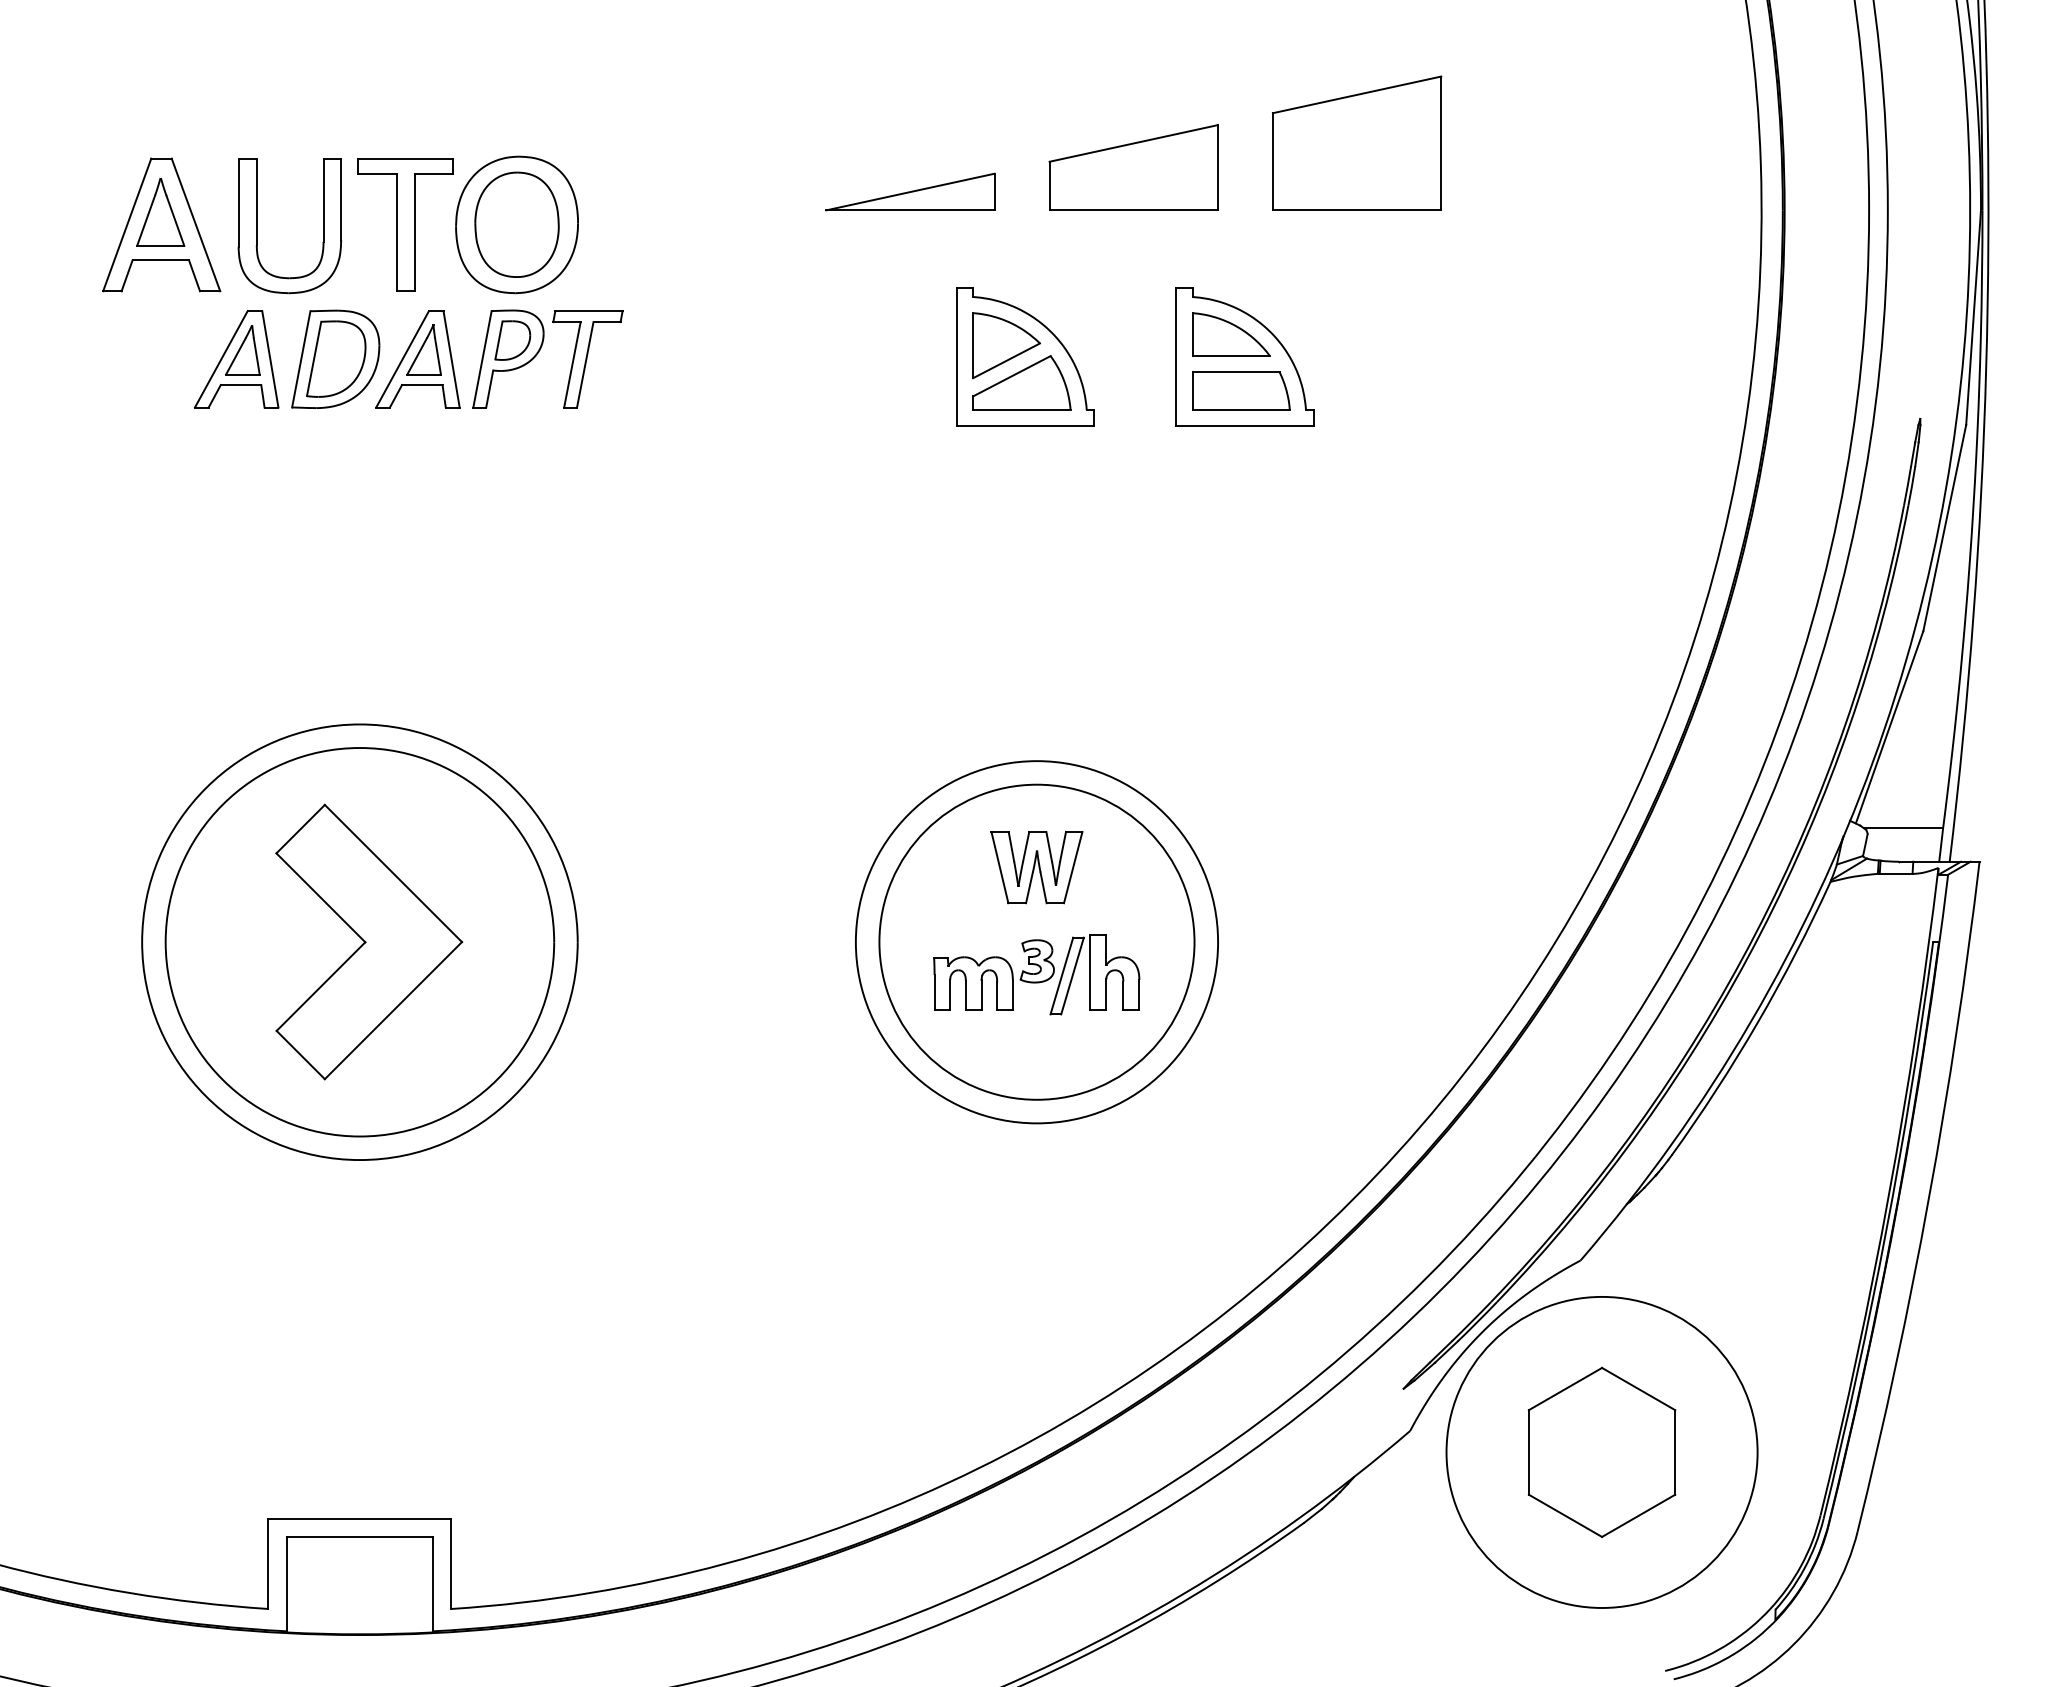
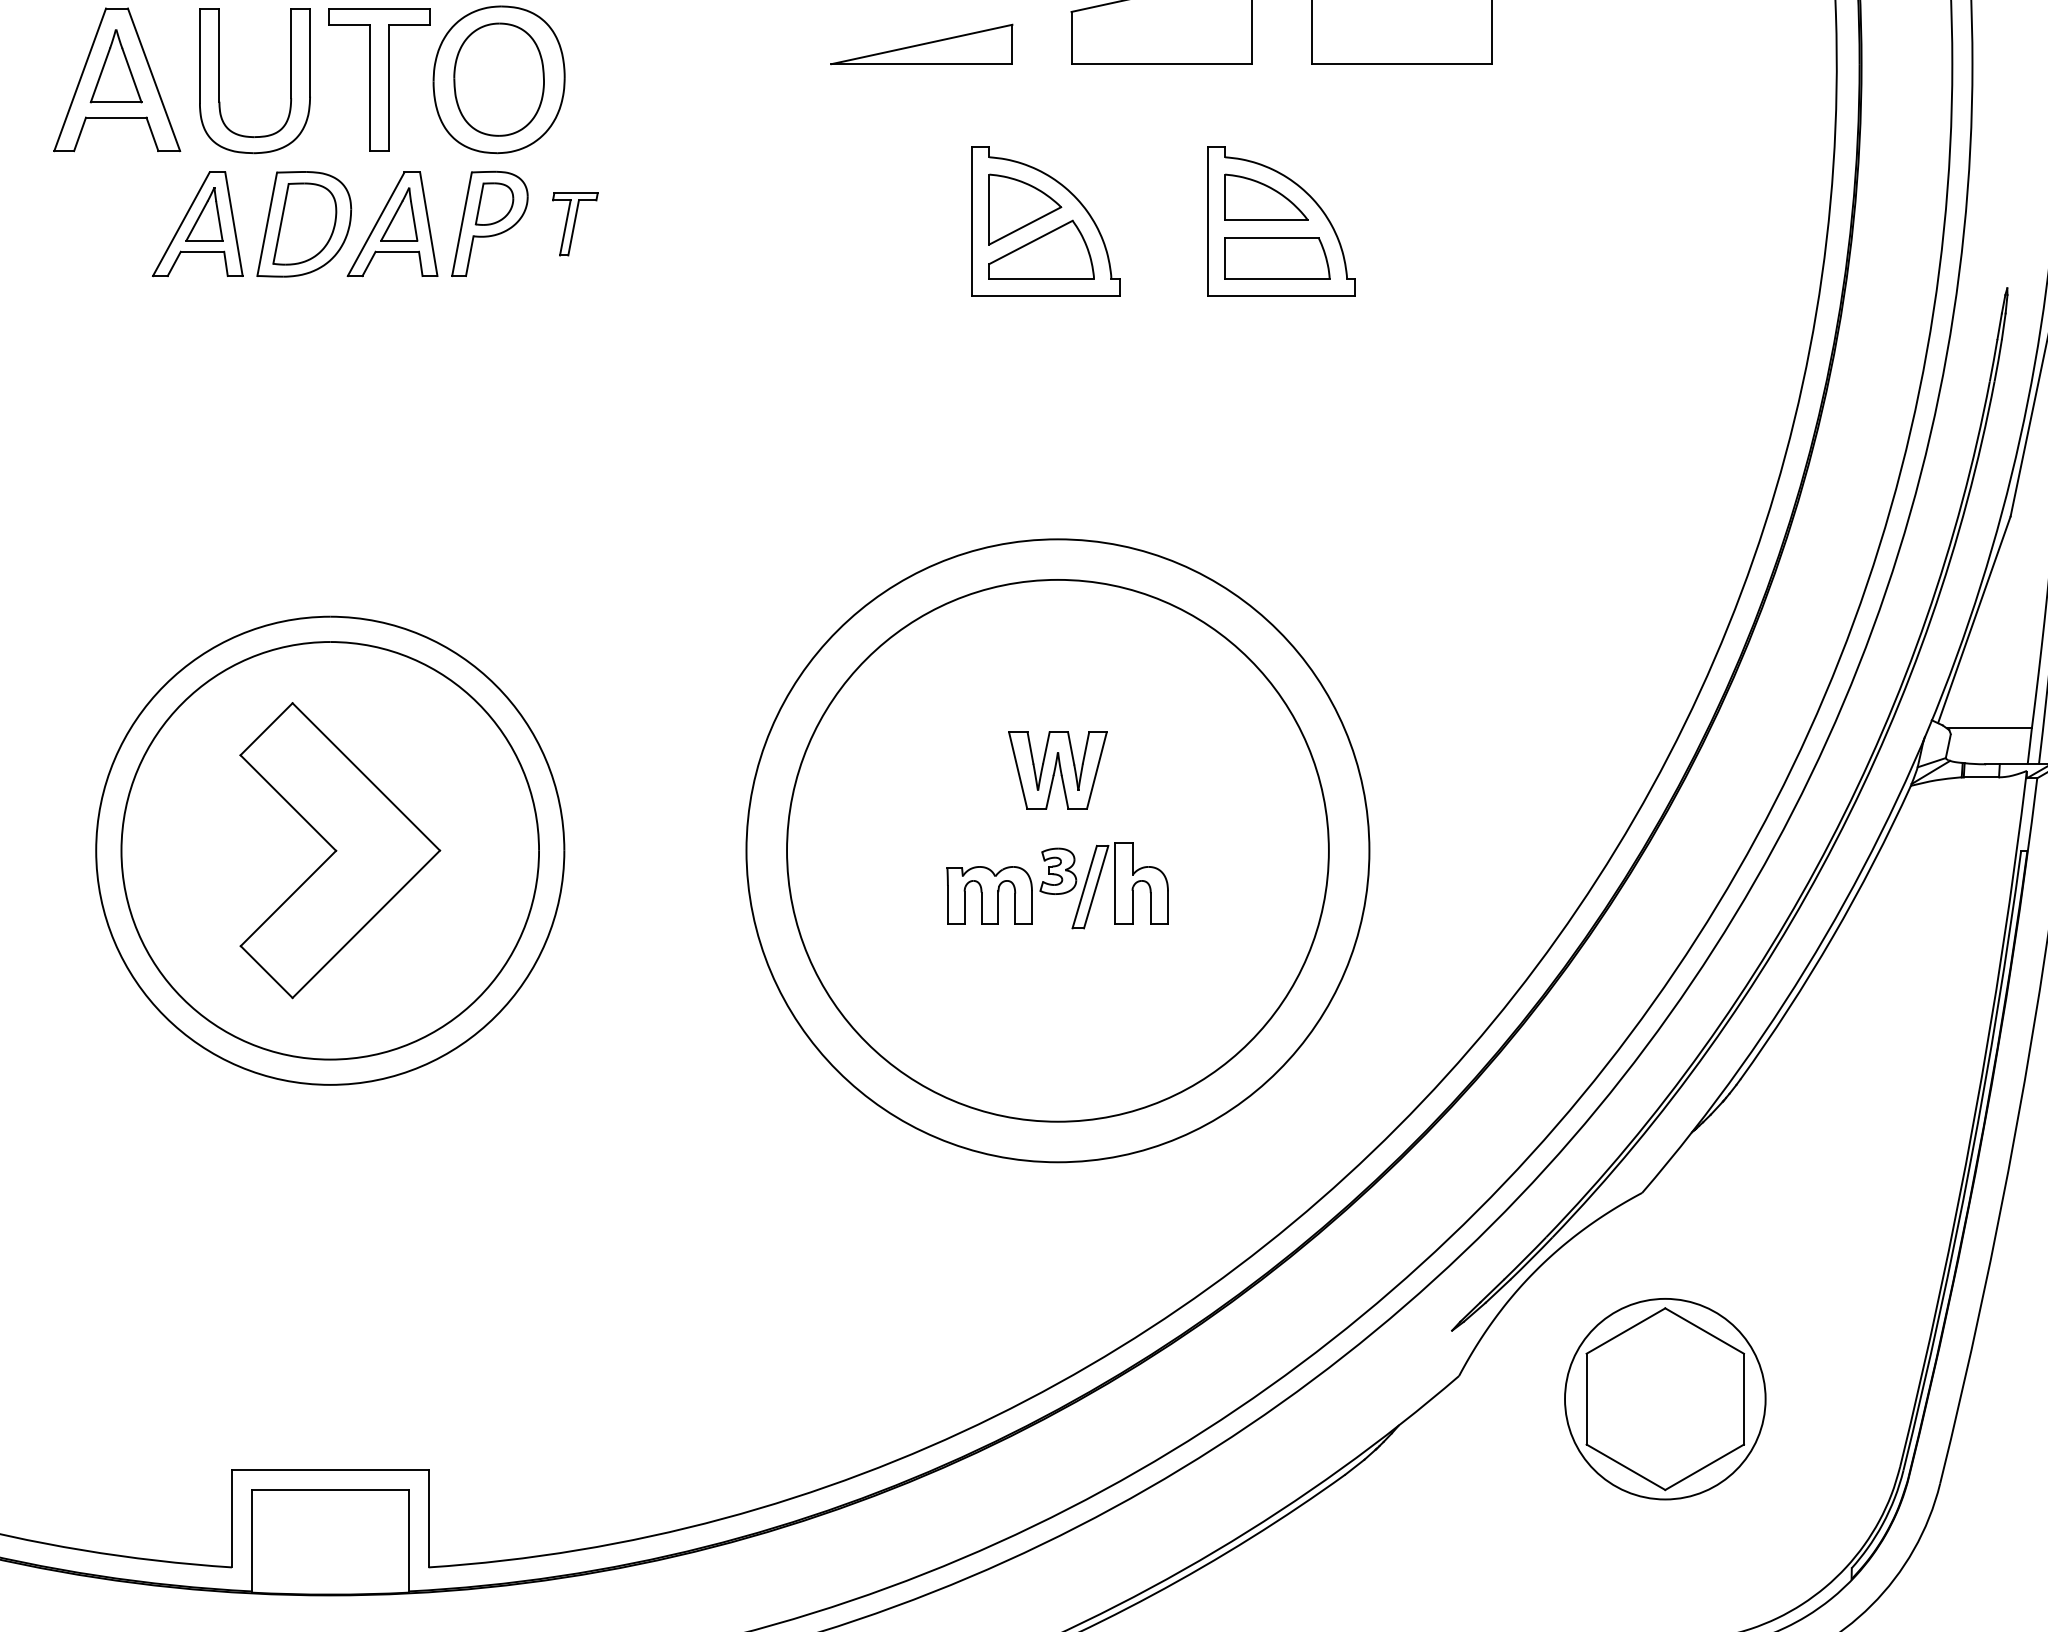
part: (587, 359) -> (574, 224), size x0.6
circle: (1036, 941) -> (1057, 849), size x1.6
circle: (1036, 942) -> (1057, 851), size x1.6
circle: (1601, 1451) -> (1664, 1398), size x0.6

